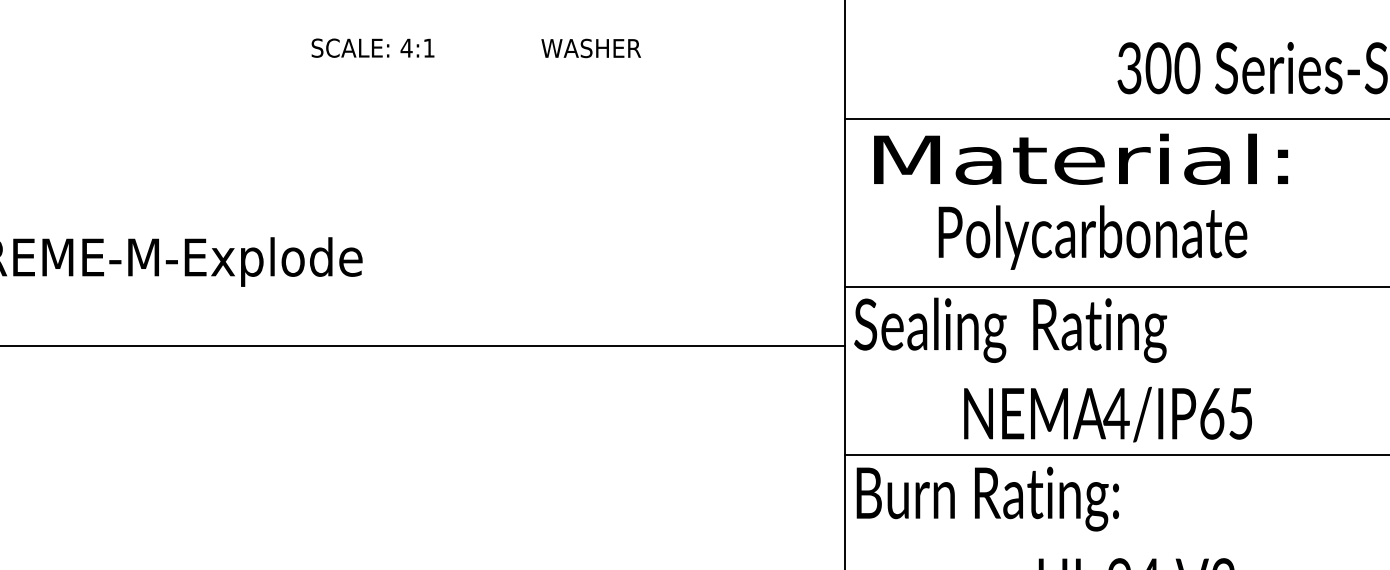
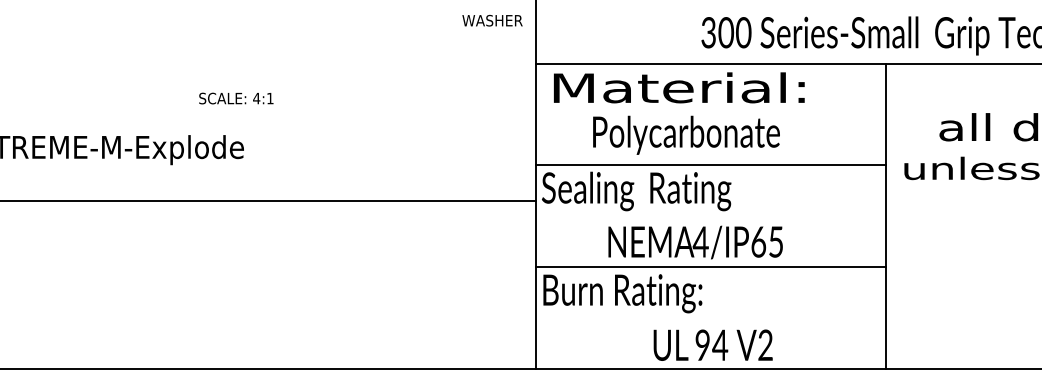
text: (373, 48) -> (236, 98), moved
text: (591, 48) -> (492, 20), moved

